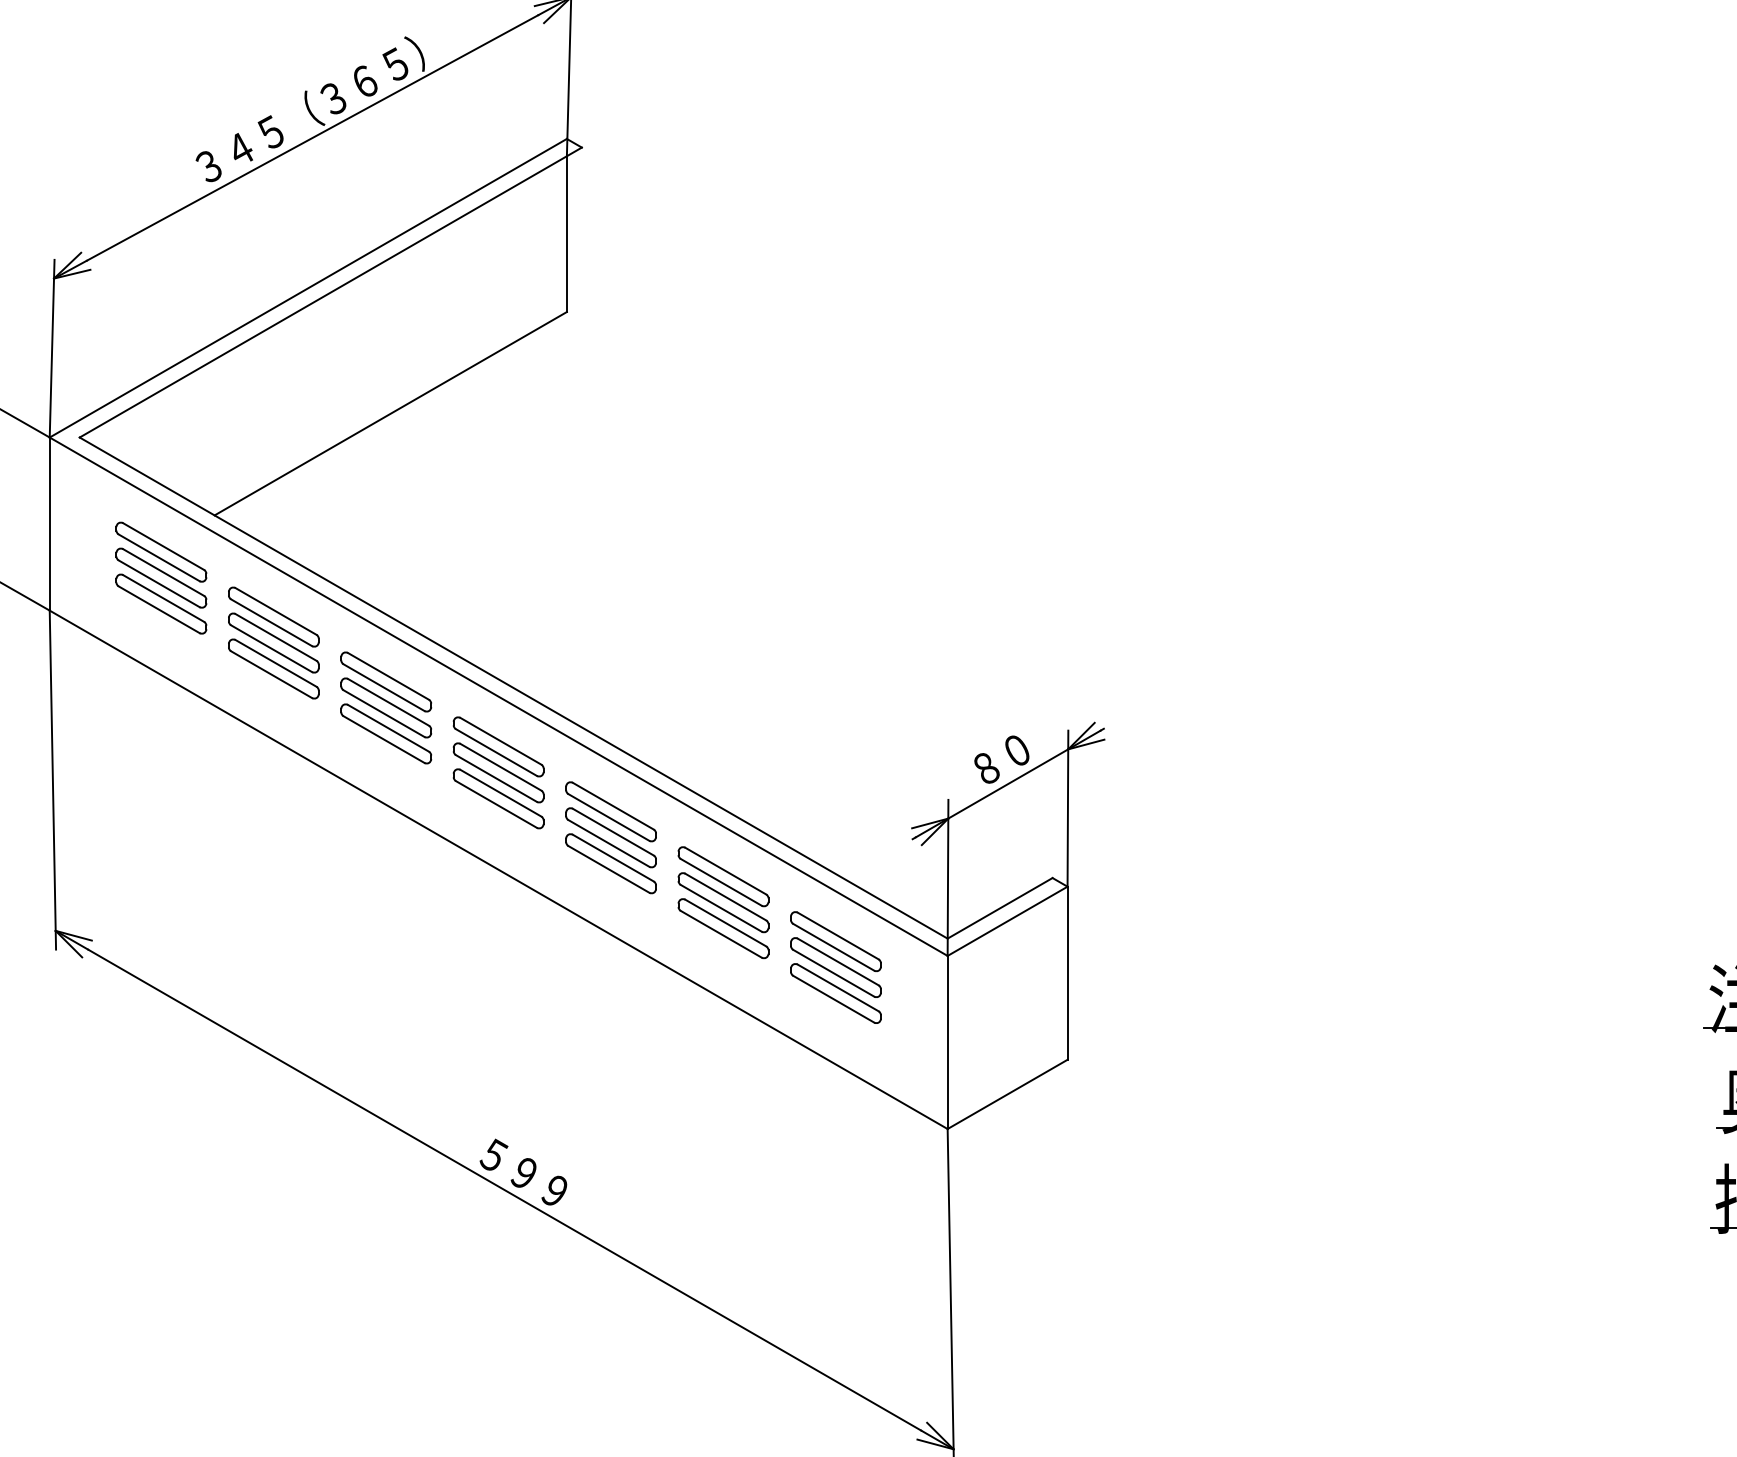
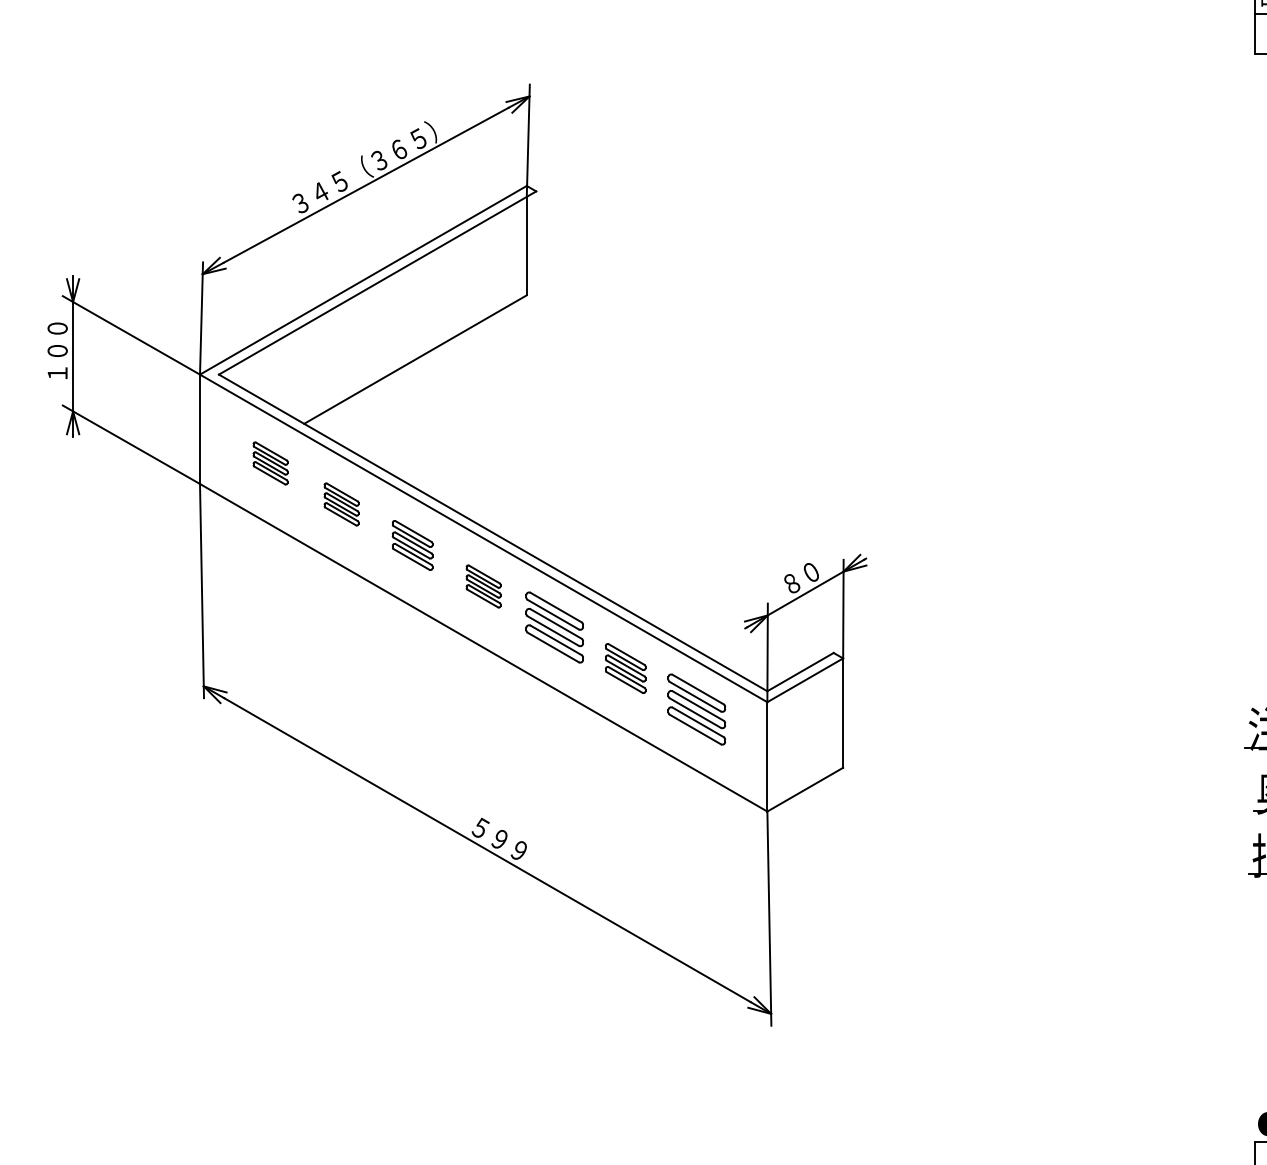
part: (161, 578) -> (270, 463), size x0.6
part: (273, 643) -> (341, 504), size x0.6
part: (386, 707) -> (412, 545), size x0.7
part: (498, 772) -> (483, 586), size x0.6
part: (723, 902) -> (625, 668), size x0.7

